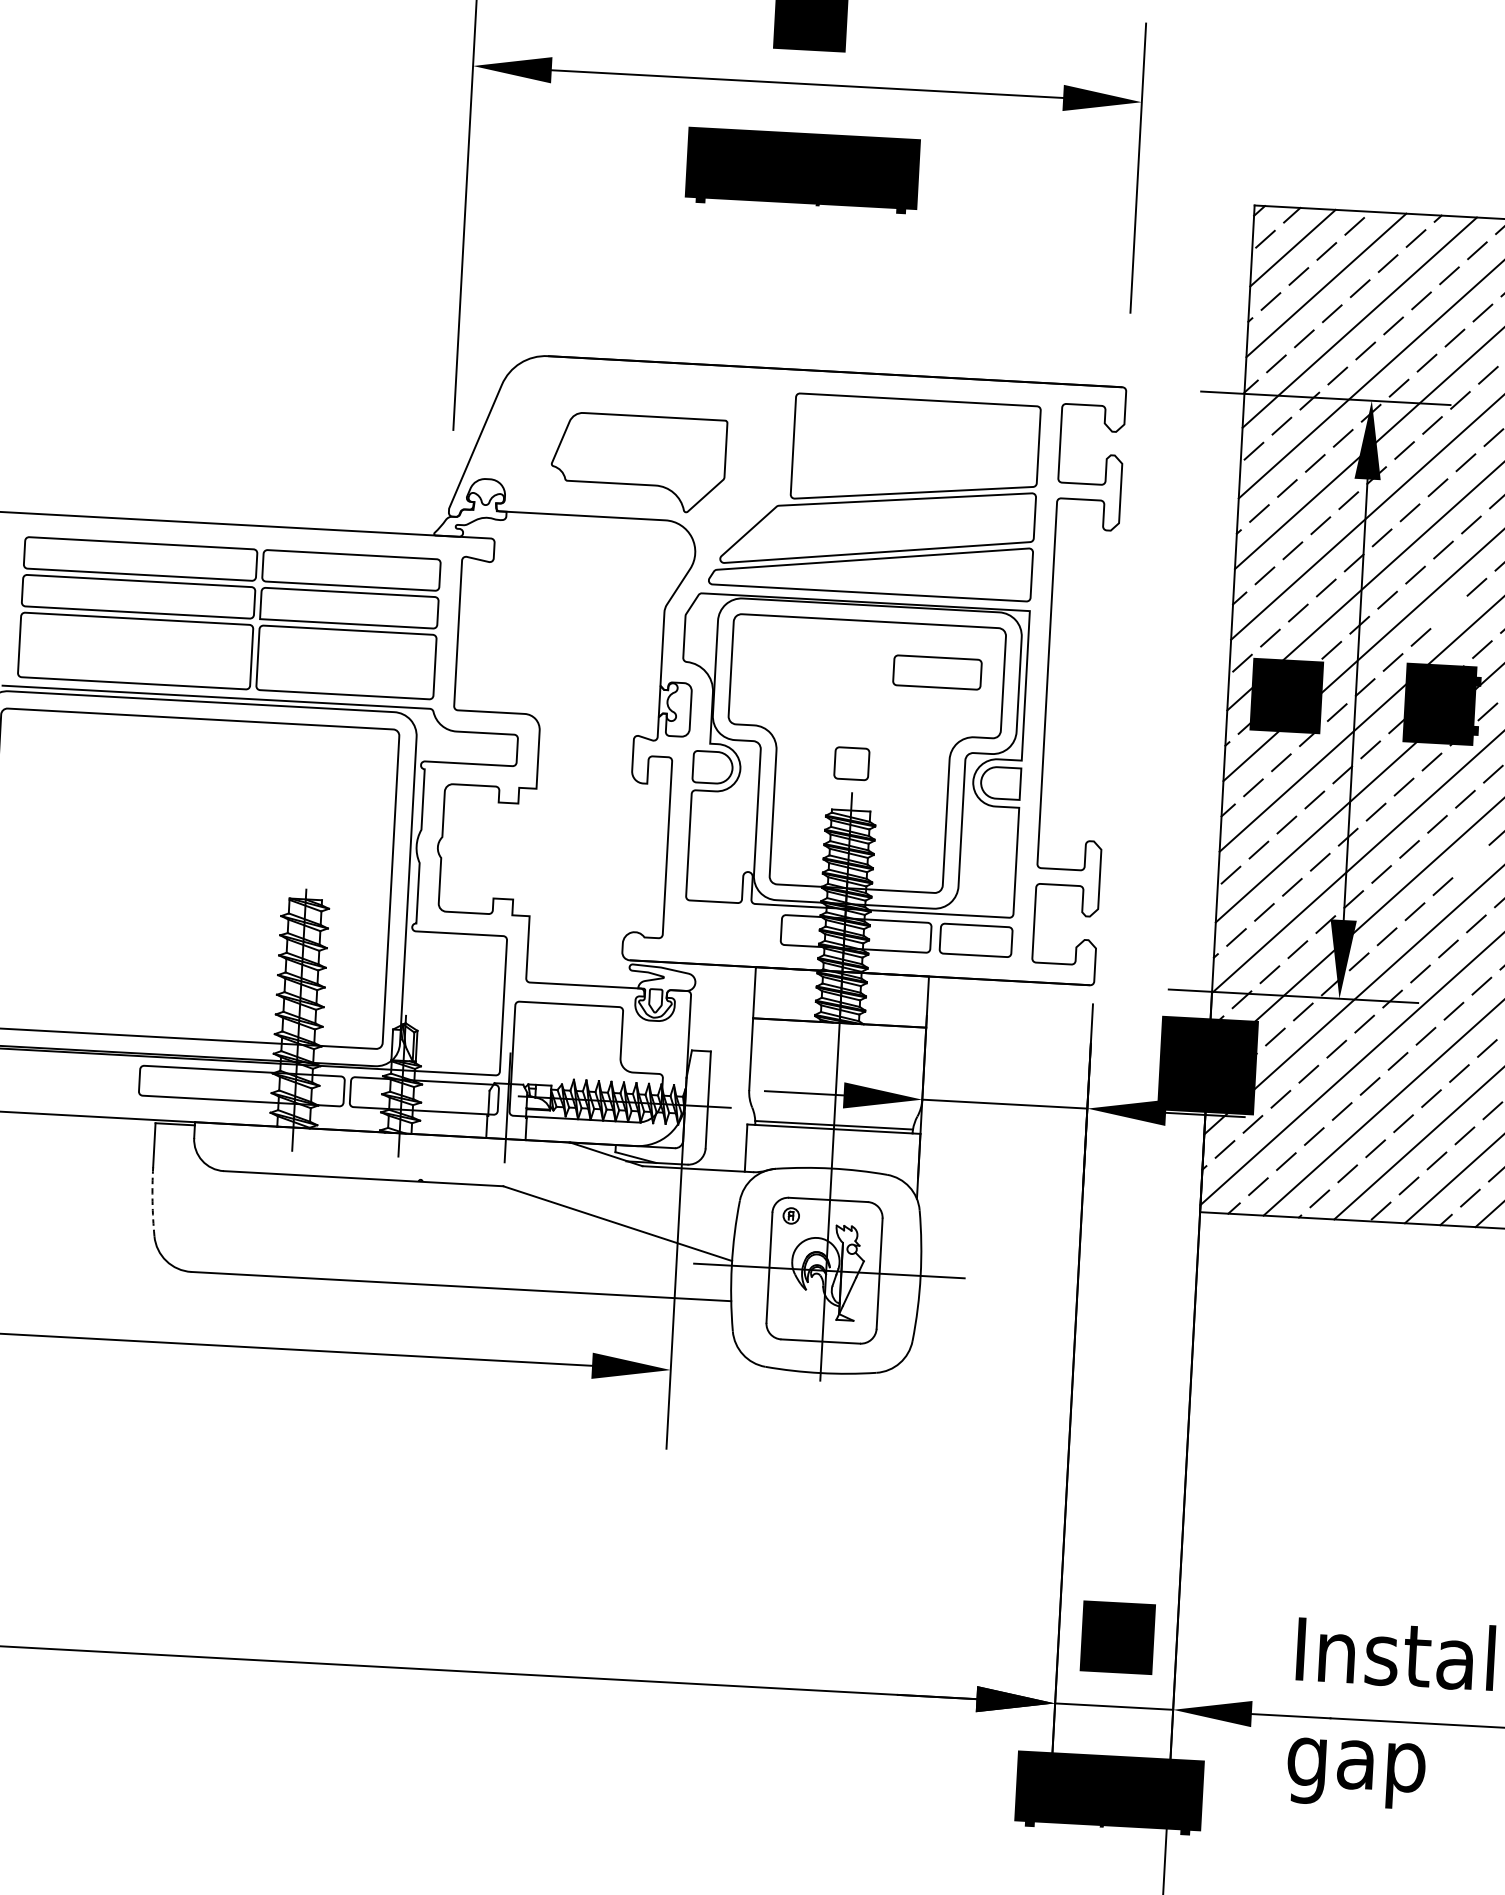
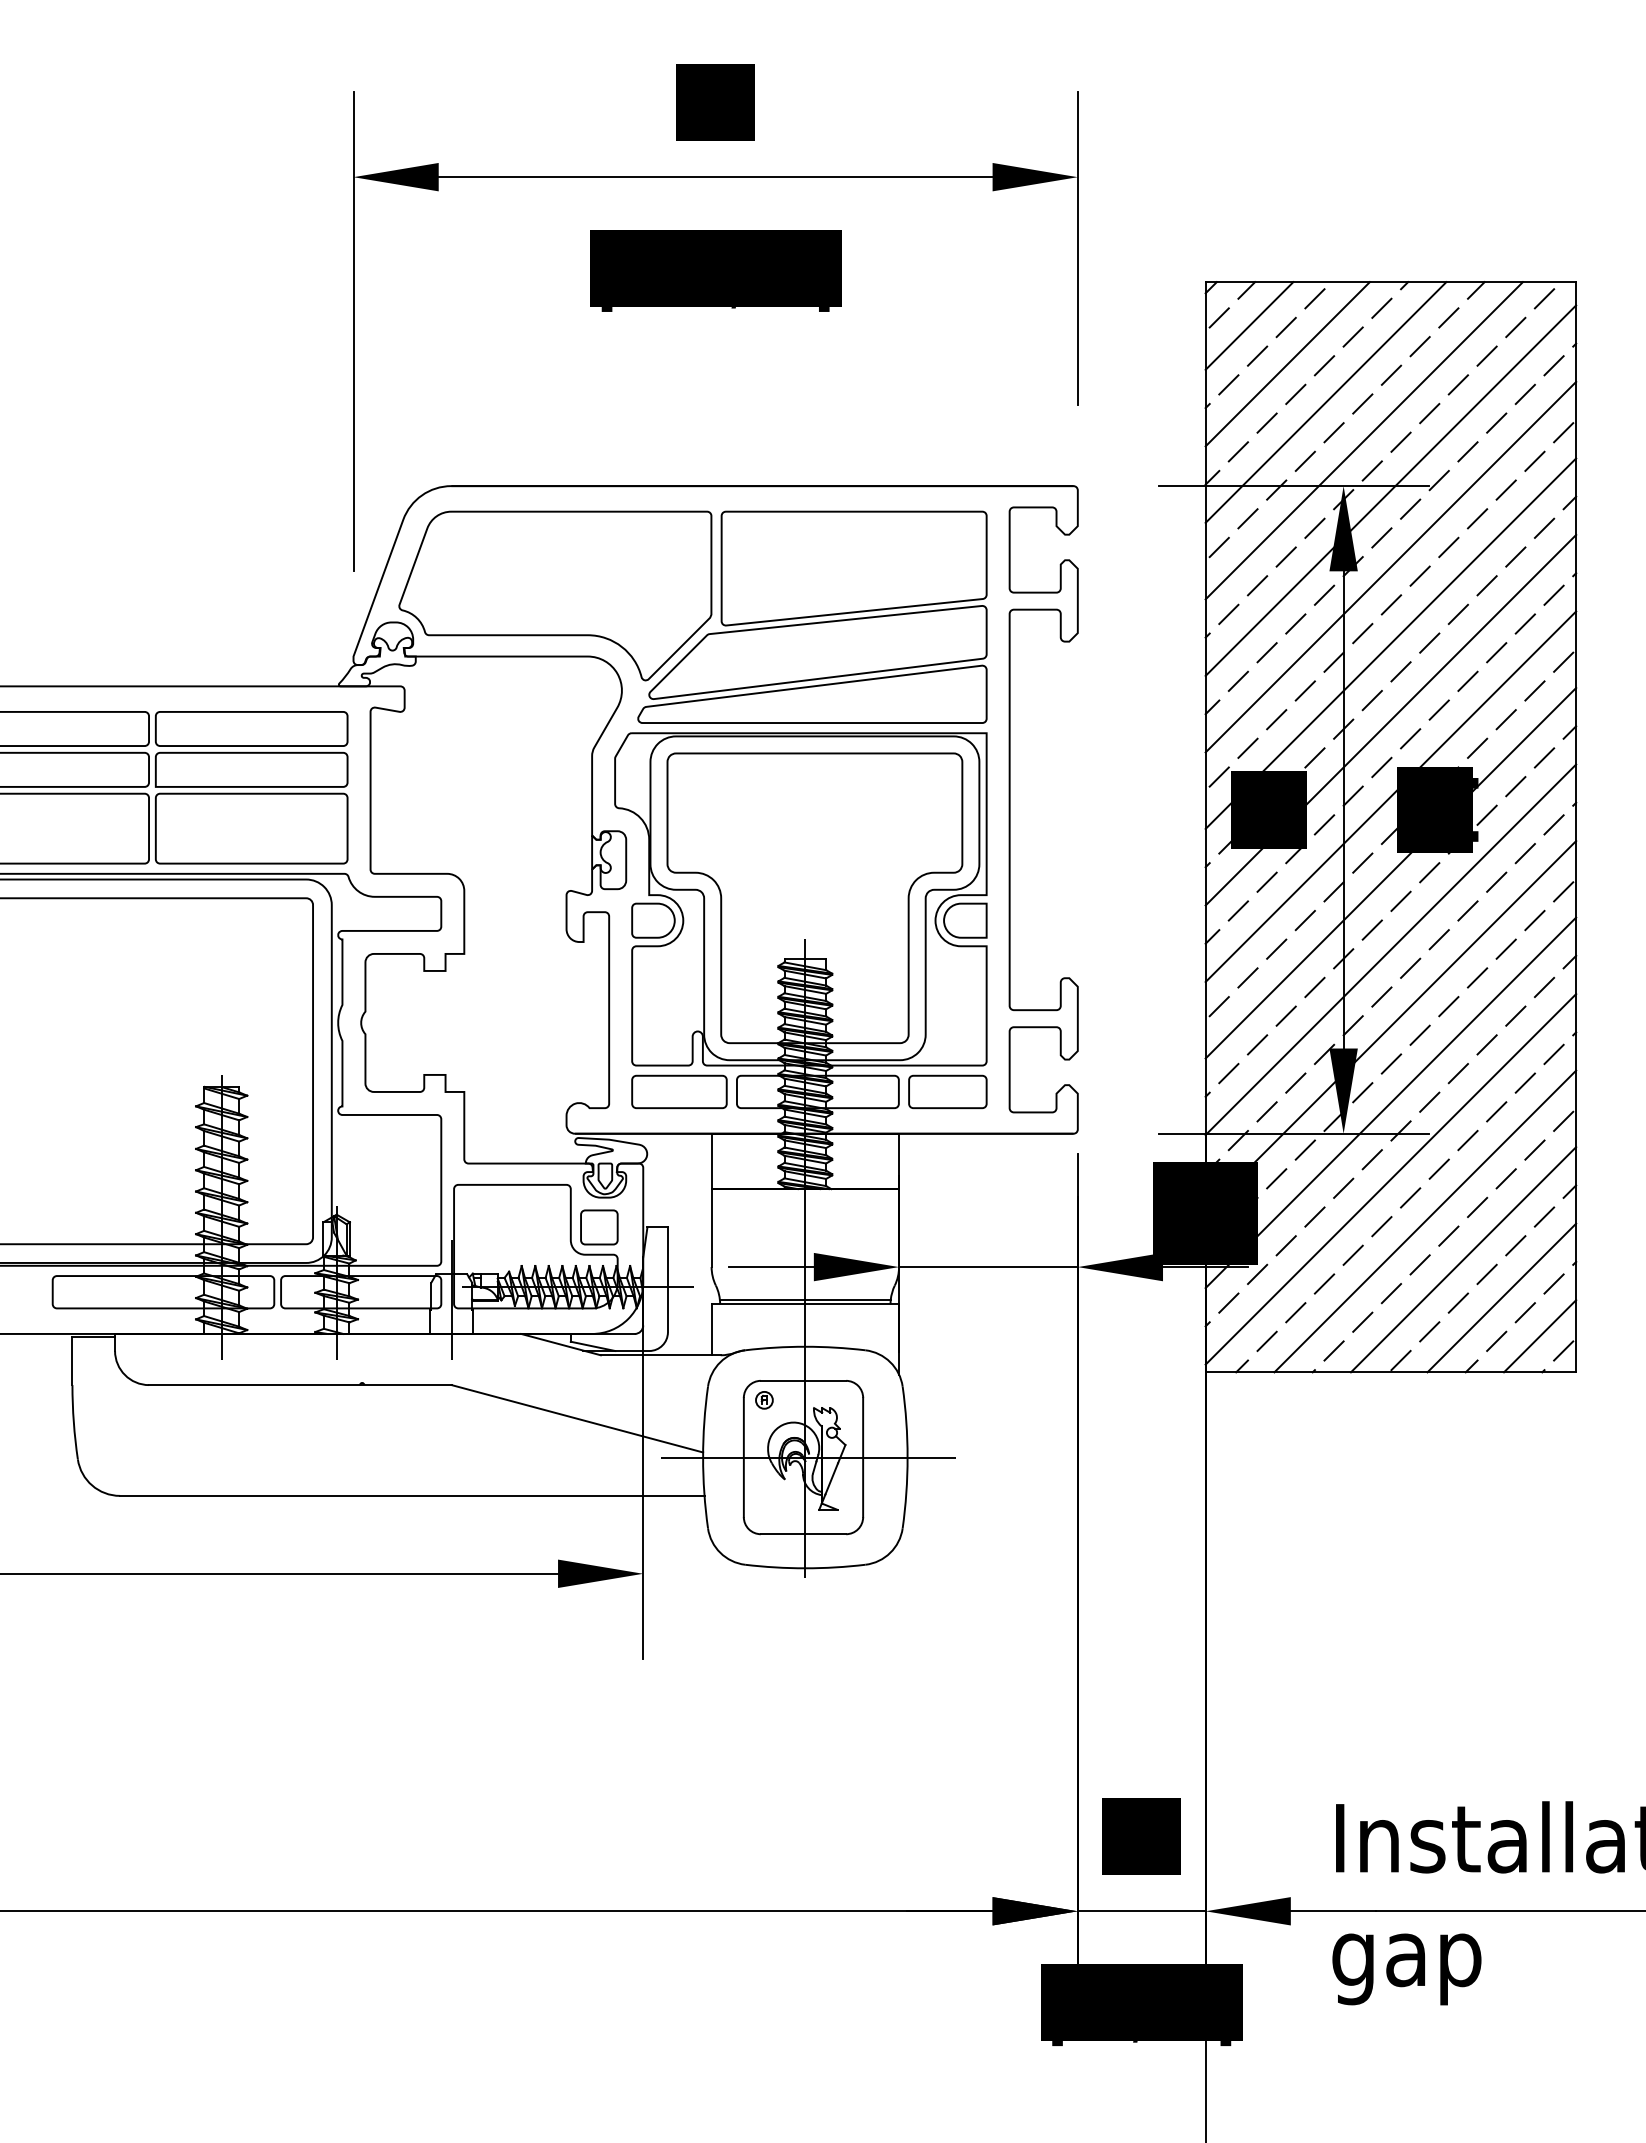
part: (638, 462) -> (555, 595), size x1.67
line: (1448, 611) -> (1438, 709), added
part: (937, 672) -> (679, 1091), moved
part: (851, 763) -> (599, 1227), moved
line: (1470, 861) -> (1477, 977), added
arc: (152, 1201) -> (73, 1422), dashed -> solid

